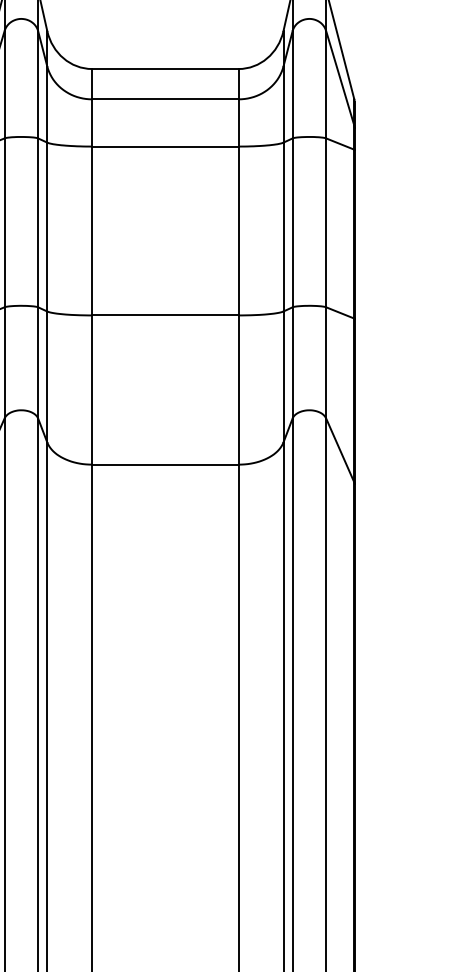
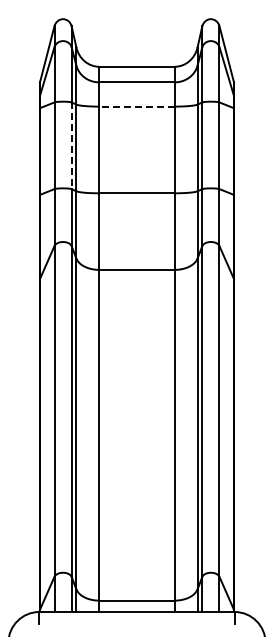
line: (164, 146) -> (136, 106), solid -> dashed
line: (37, 224) -> (71, 146), solid -> dashed

